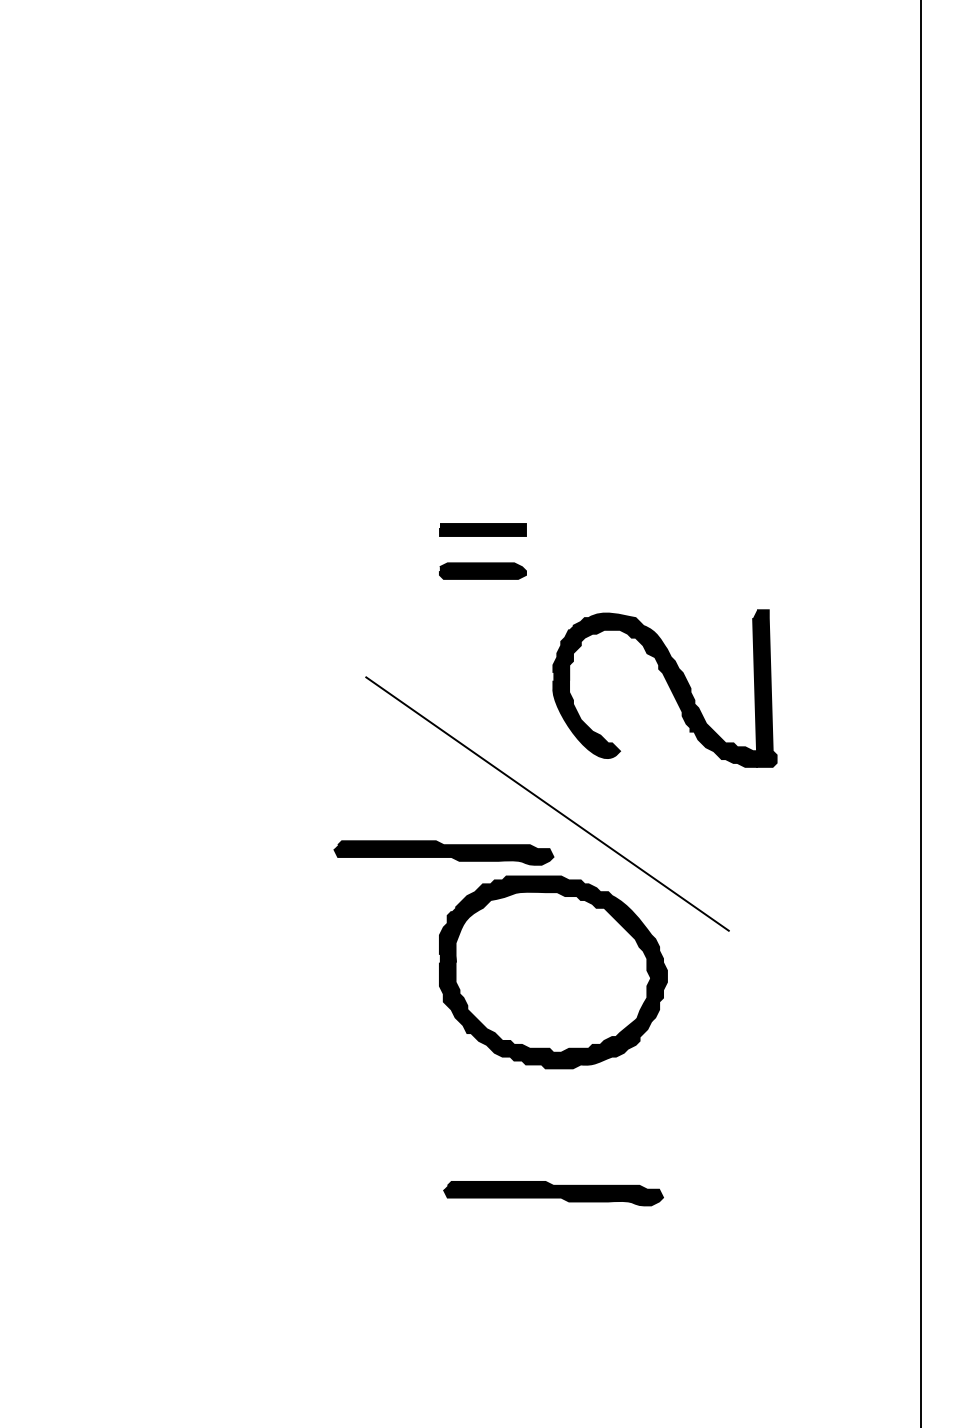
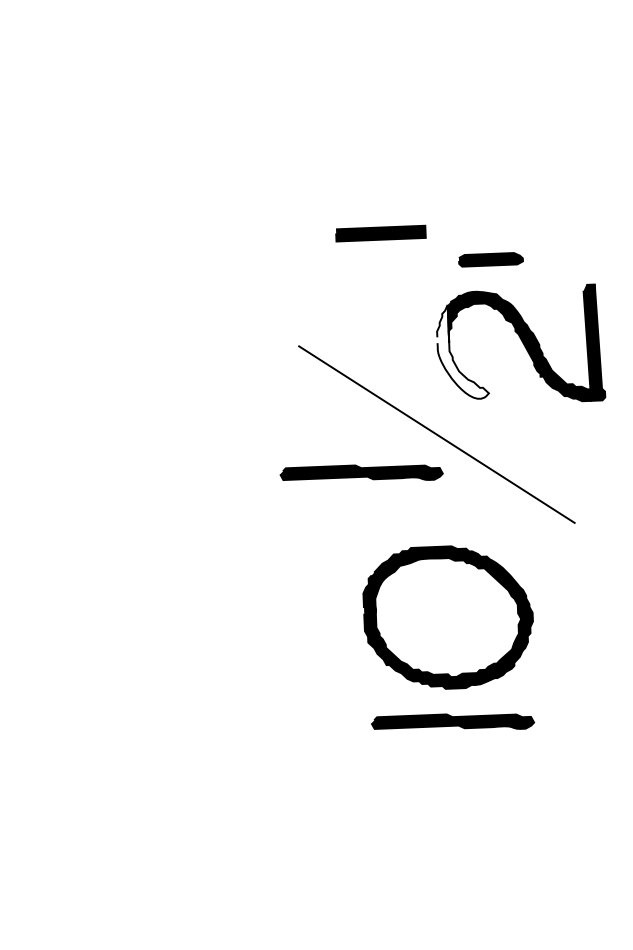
part: (482, 529) -> (380, 233), size x1.4
part: (482, 570) -> (490, 259), moved
fill: (586, 693) -> (462, 351), removed
part: (553, 972) -> (448, 617), moved

